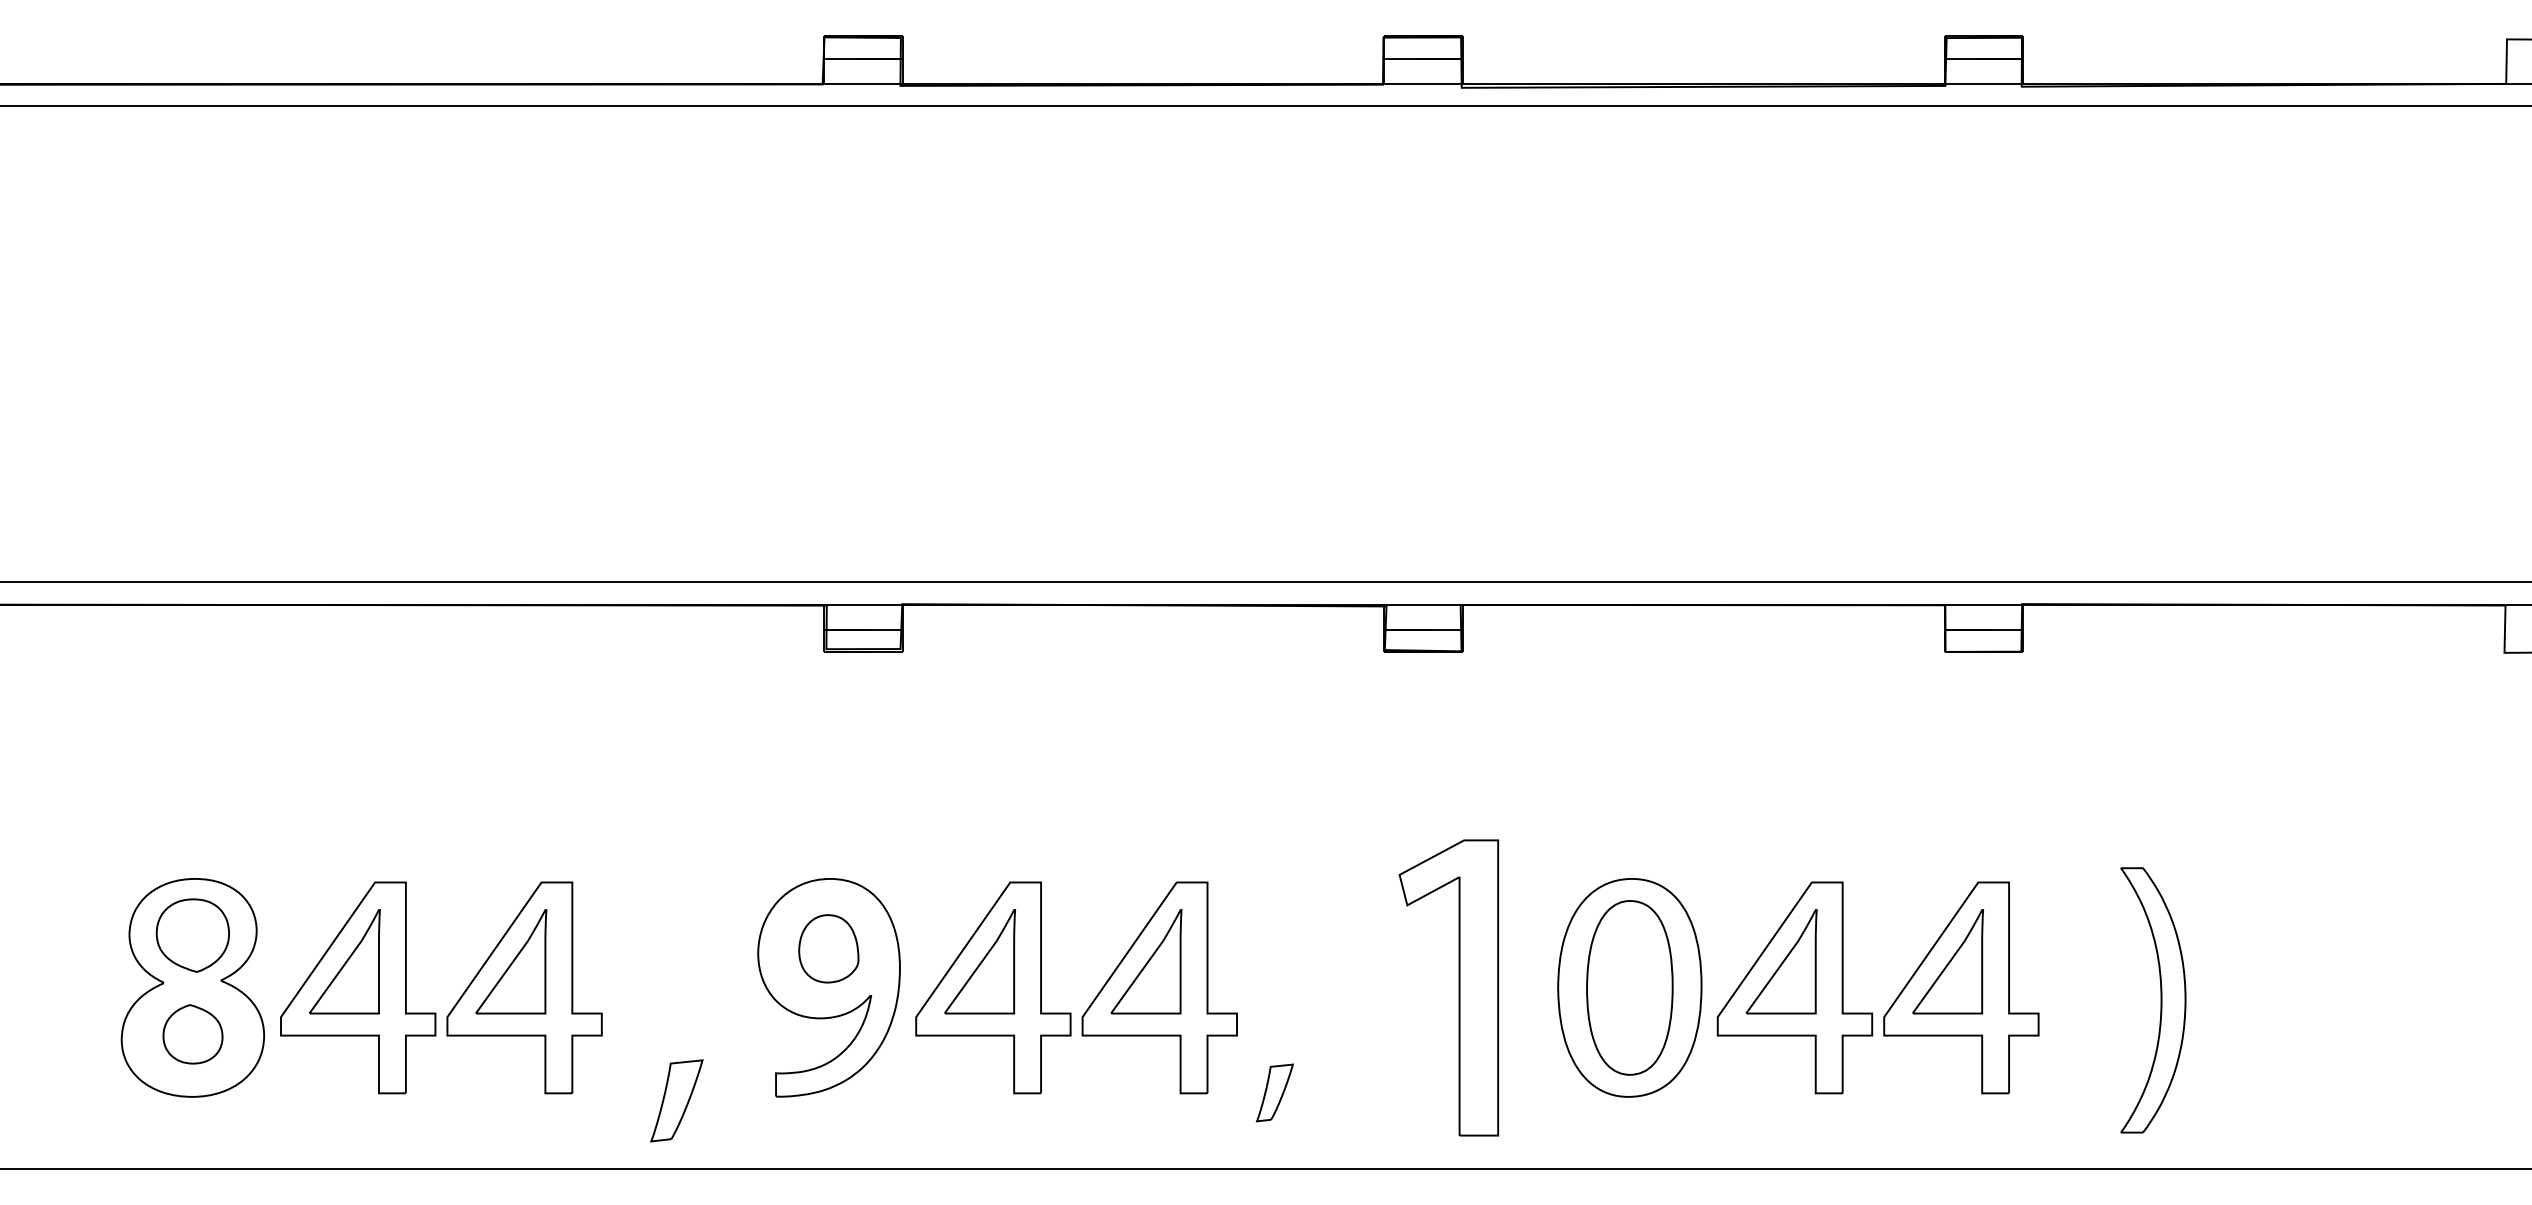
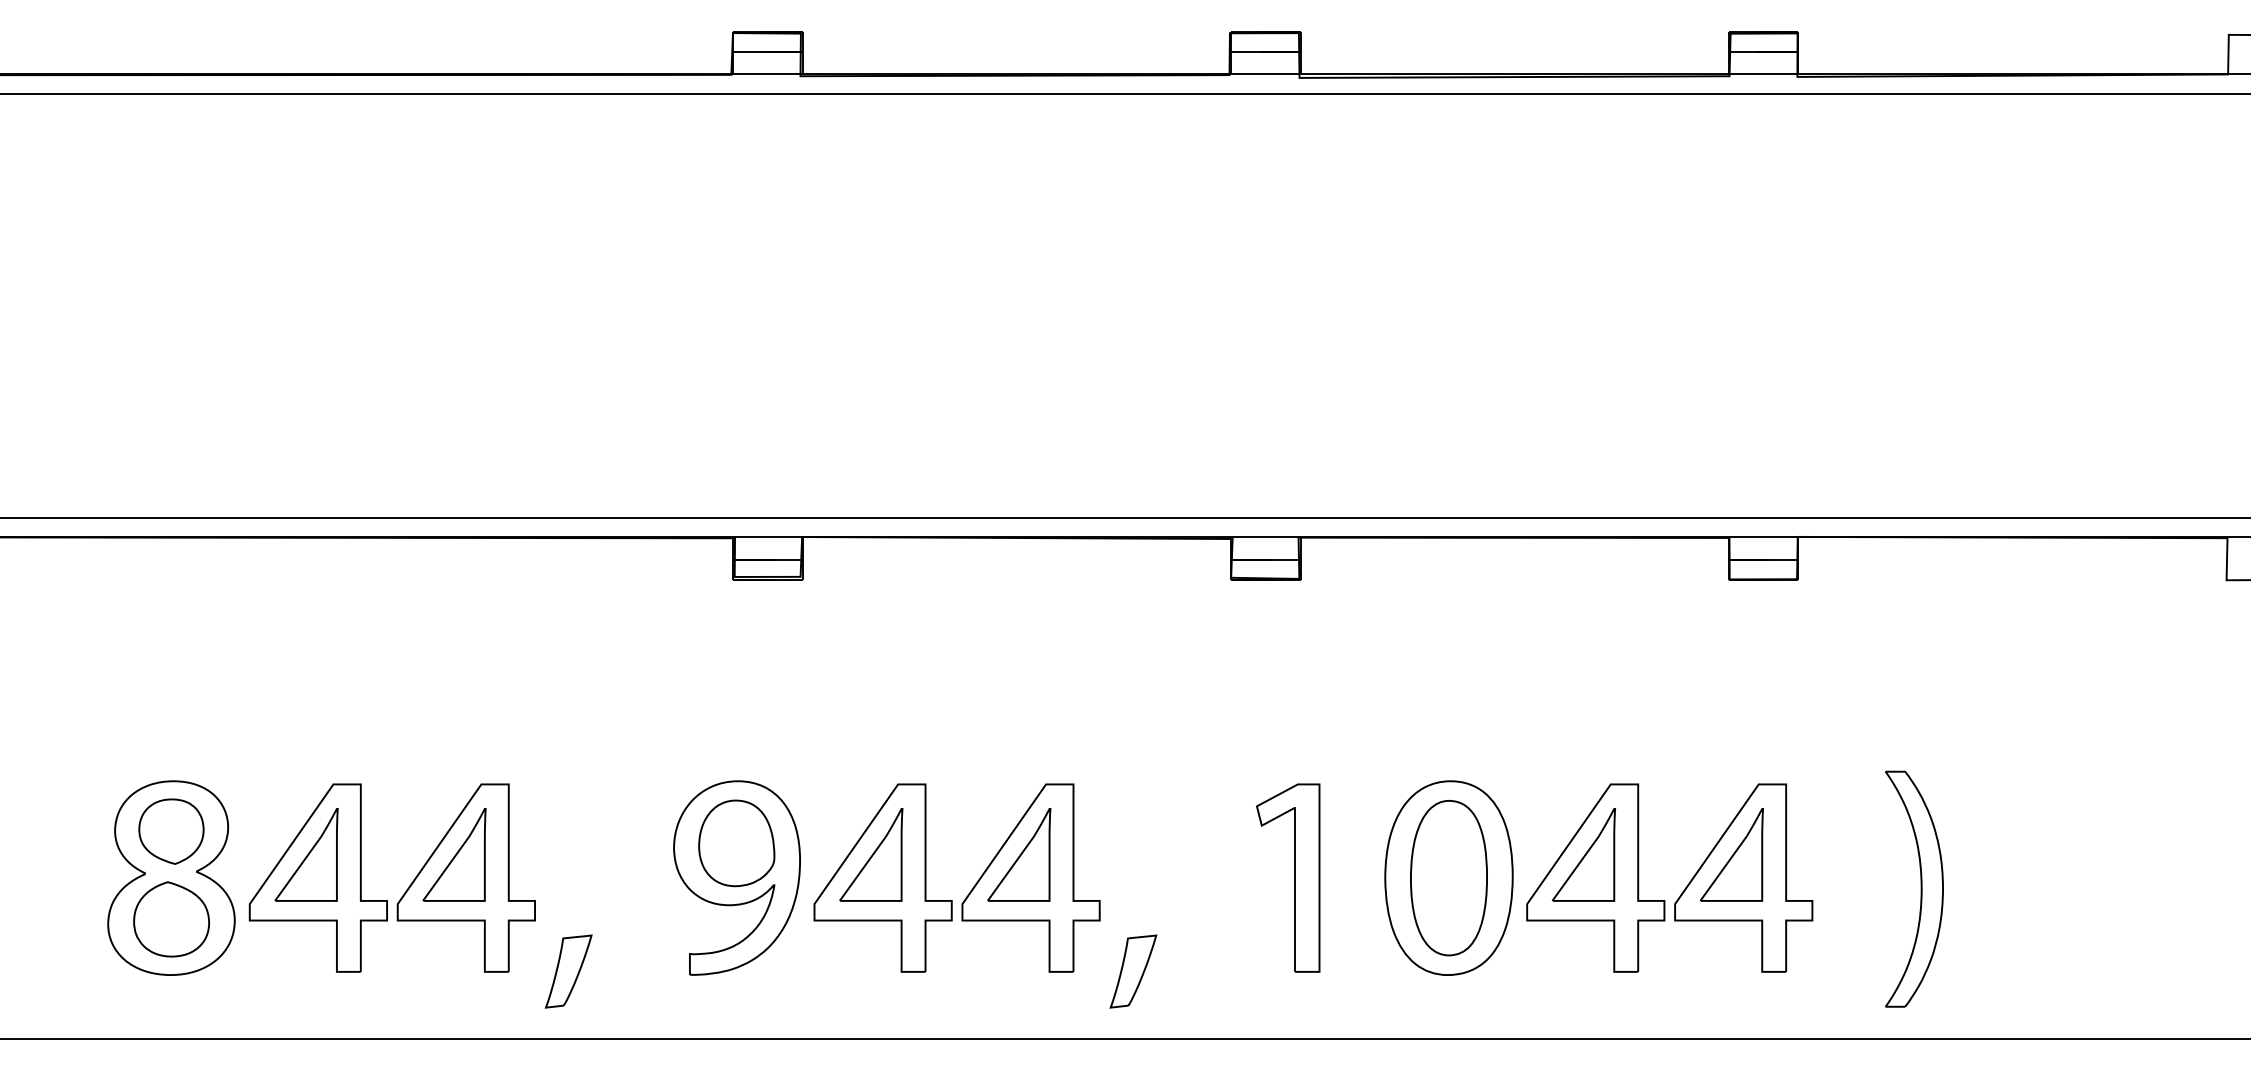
part: (828, 948) -> (736, 843), size x1.43
part: (1449, 987) -> (1288, 877), size x0.71
part: (192, 1034) -> (171, 919), size x1.43
part: (1274, 1092) -> (1133, 971), size x1.43
part: (676, 1100) -> (568, 971), moved

